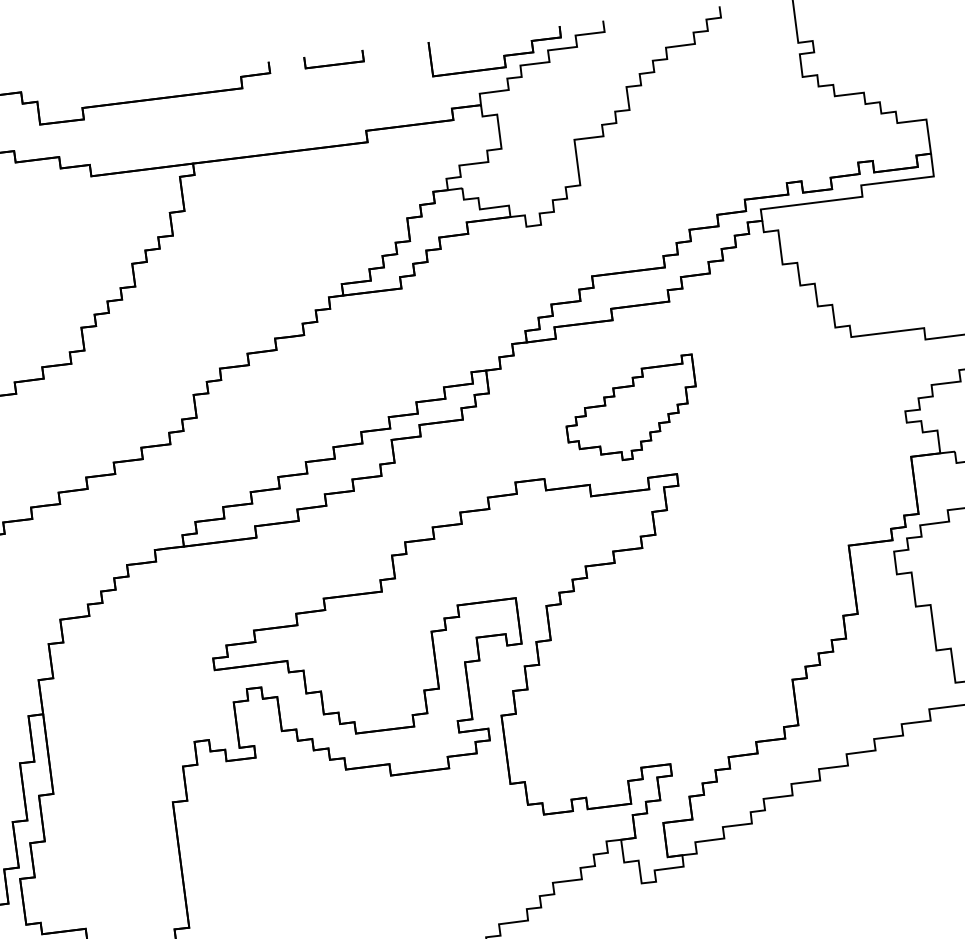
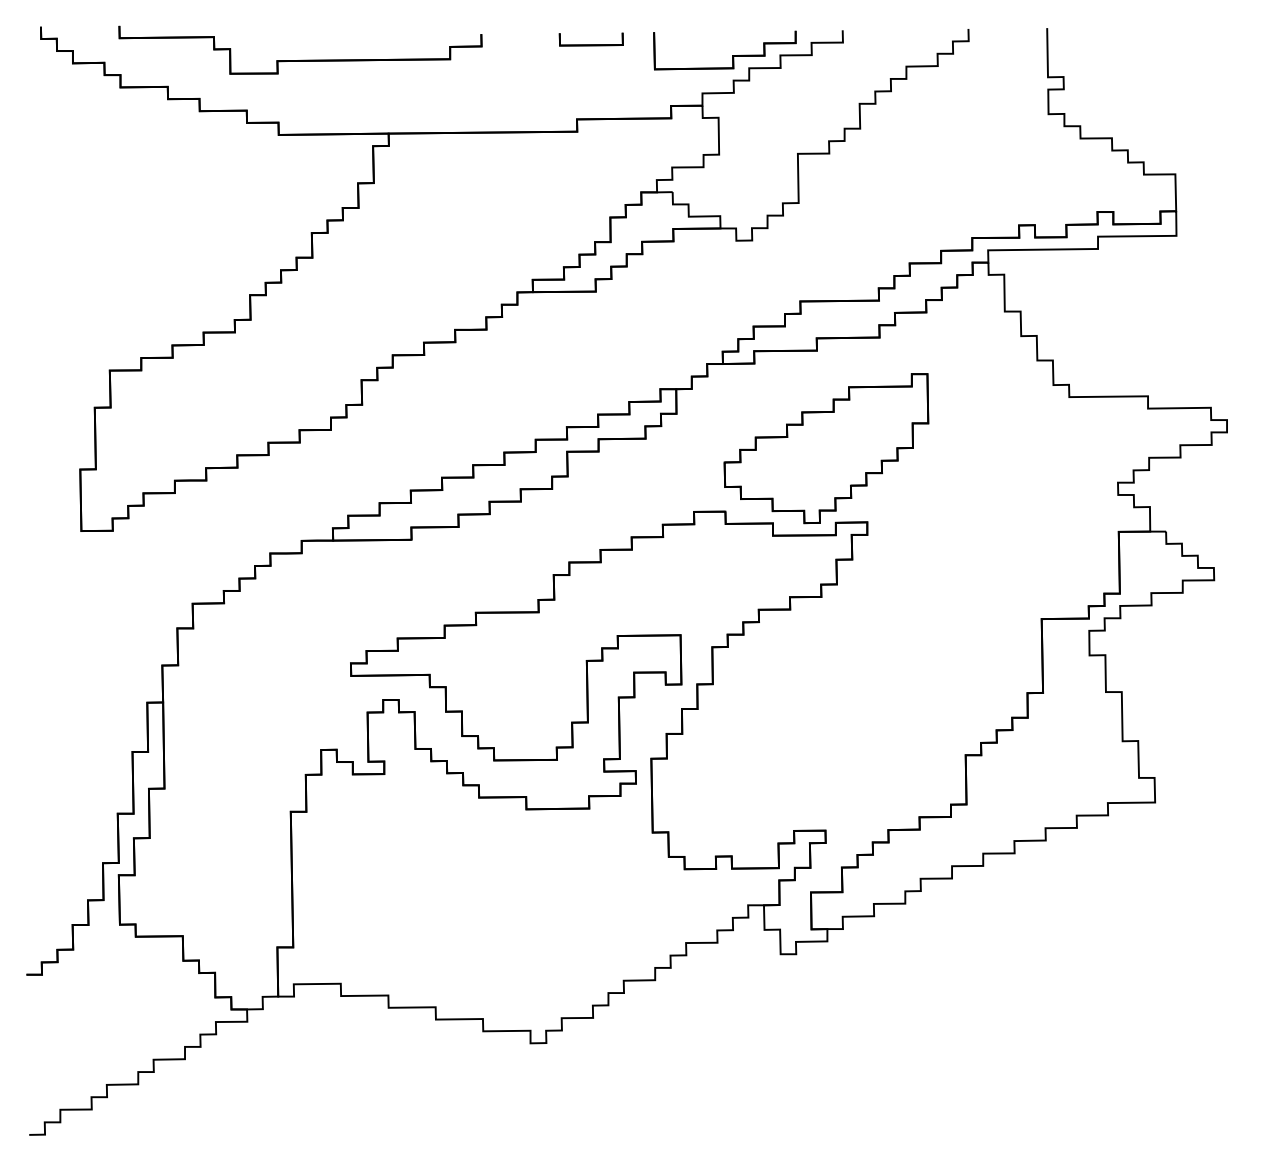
part: (333, 59) -> (590, 39), moved
part: (631, 409) -> (826, 448), size x1.43

